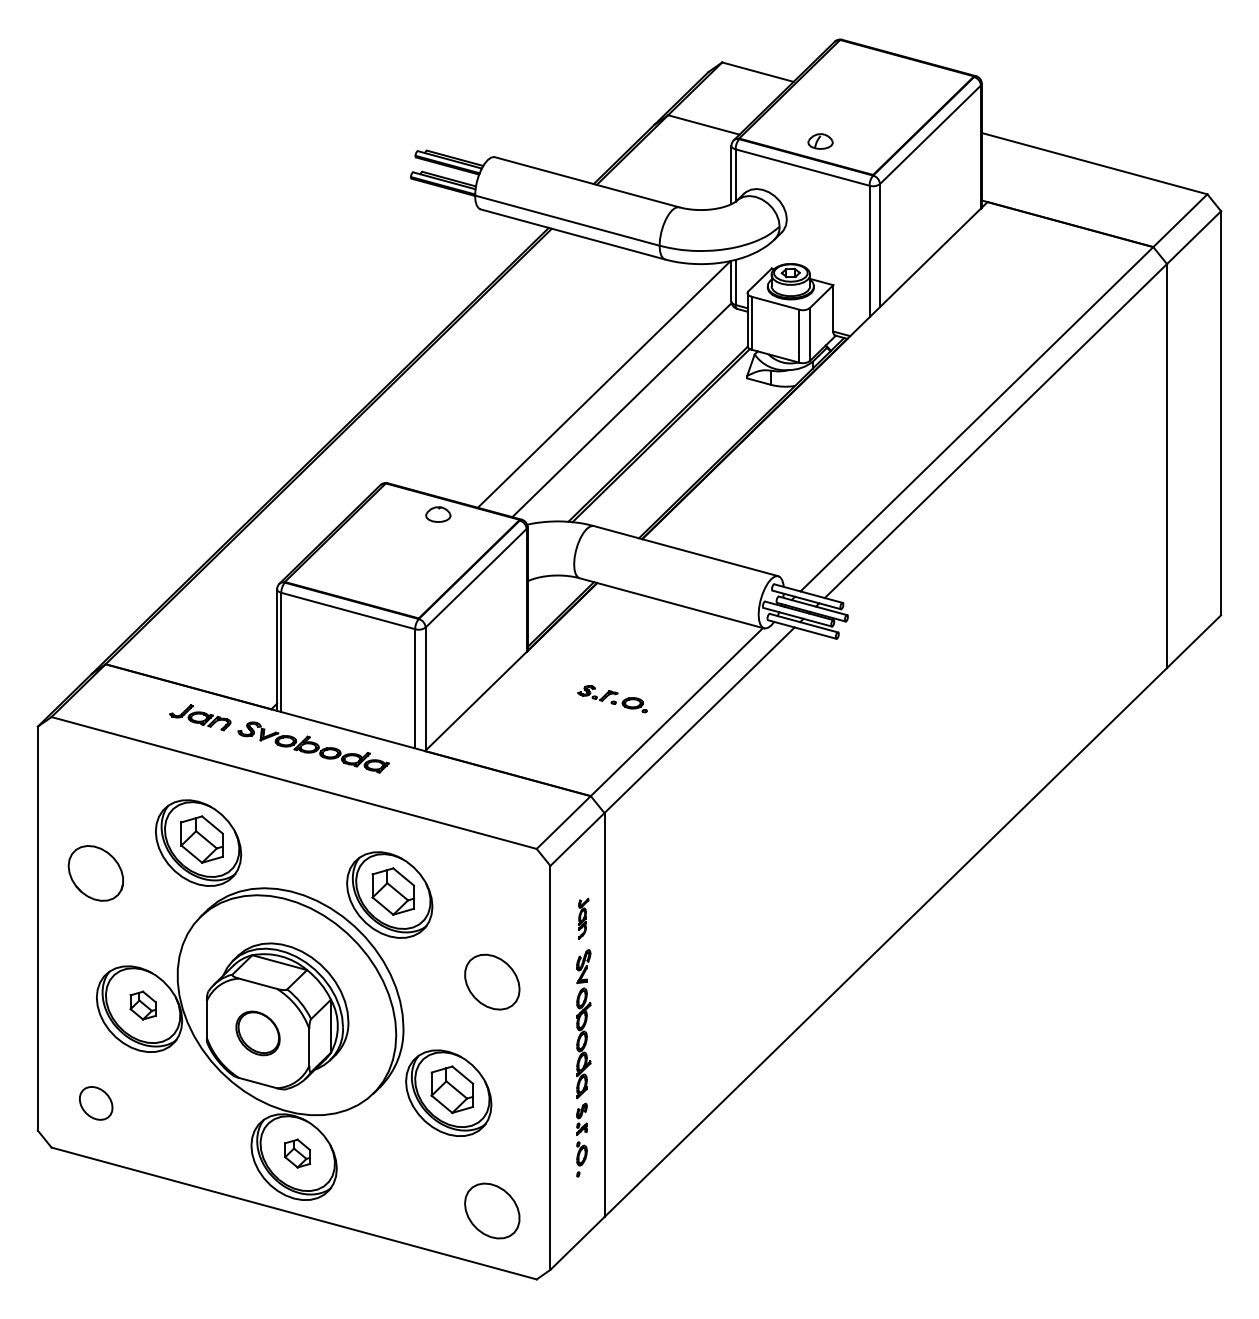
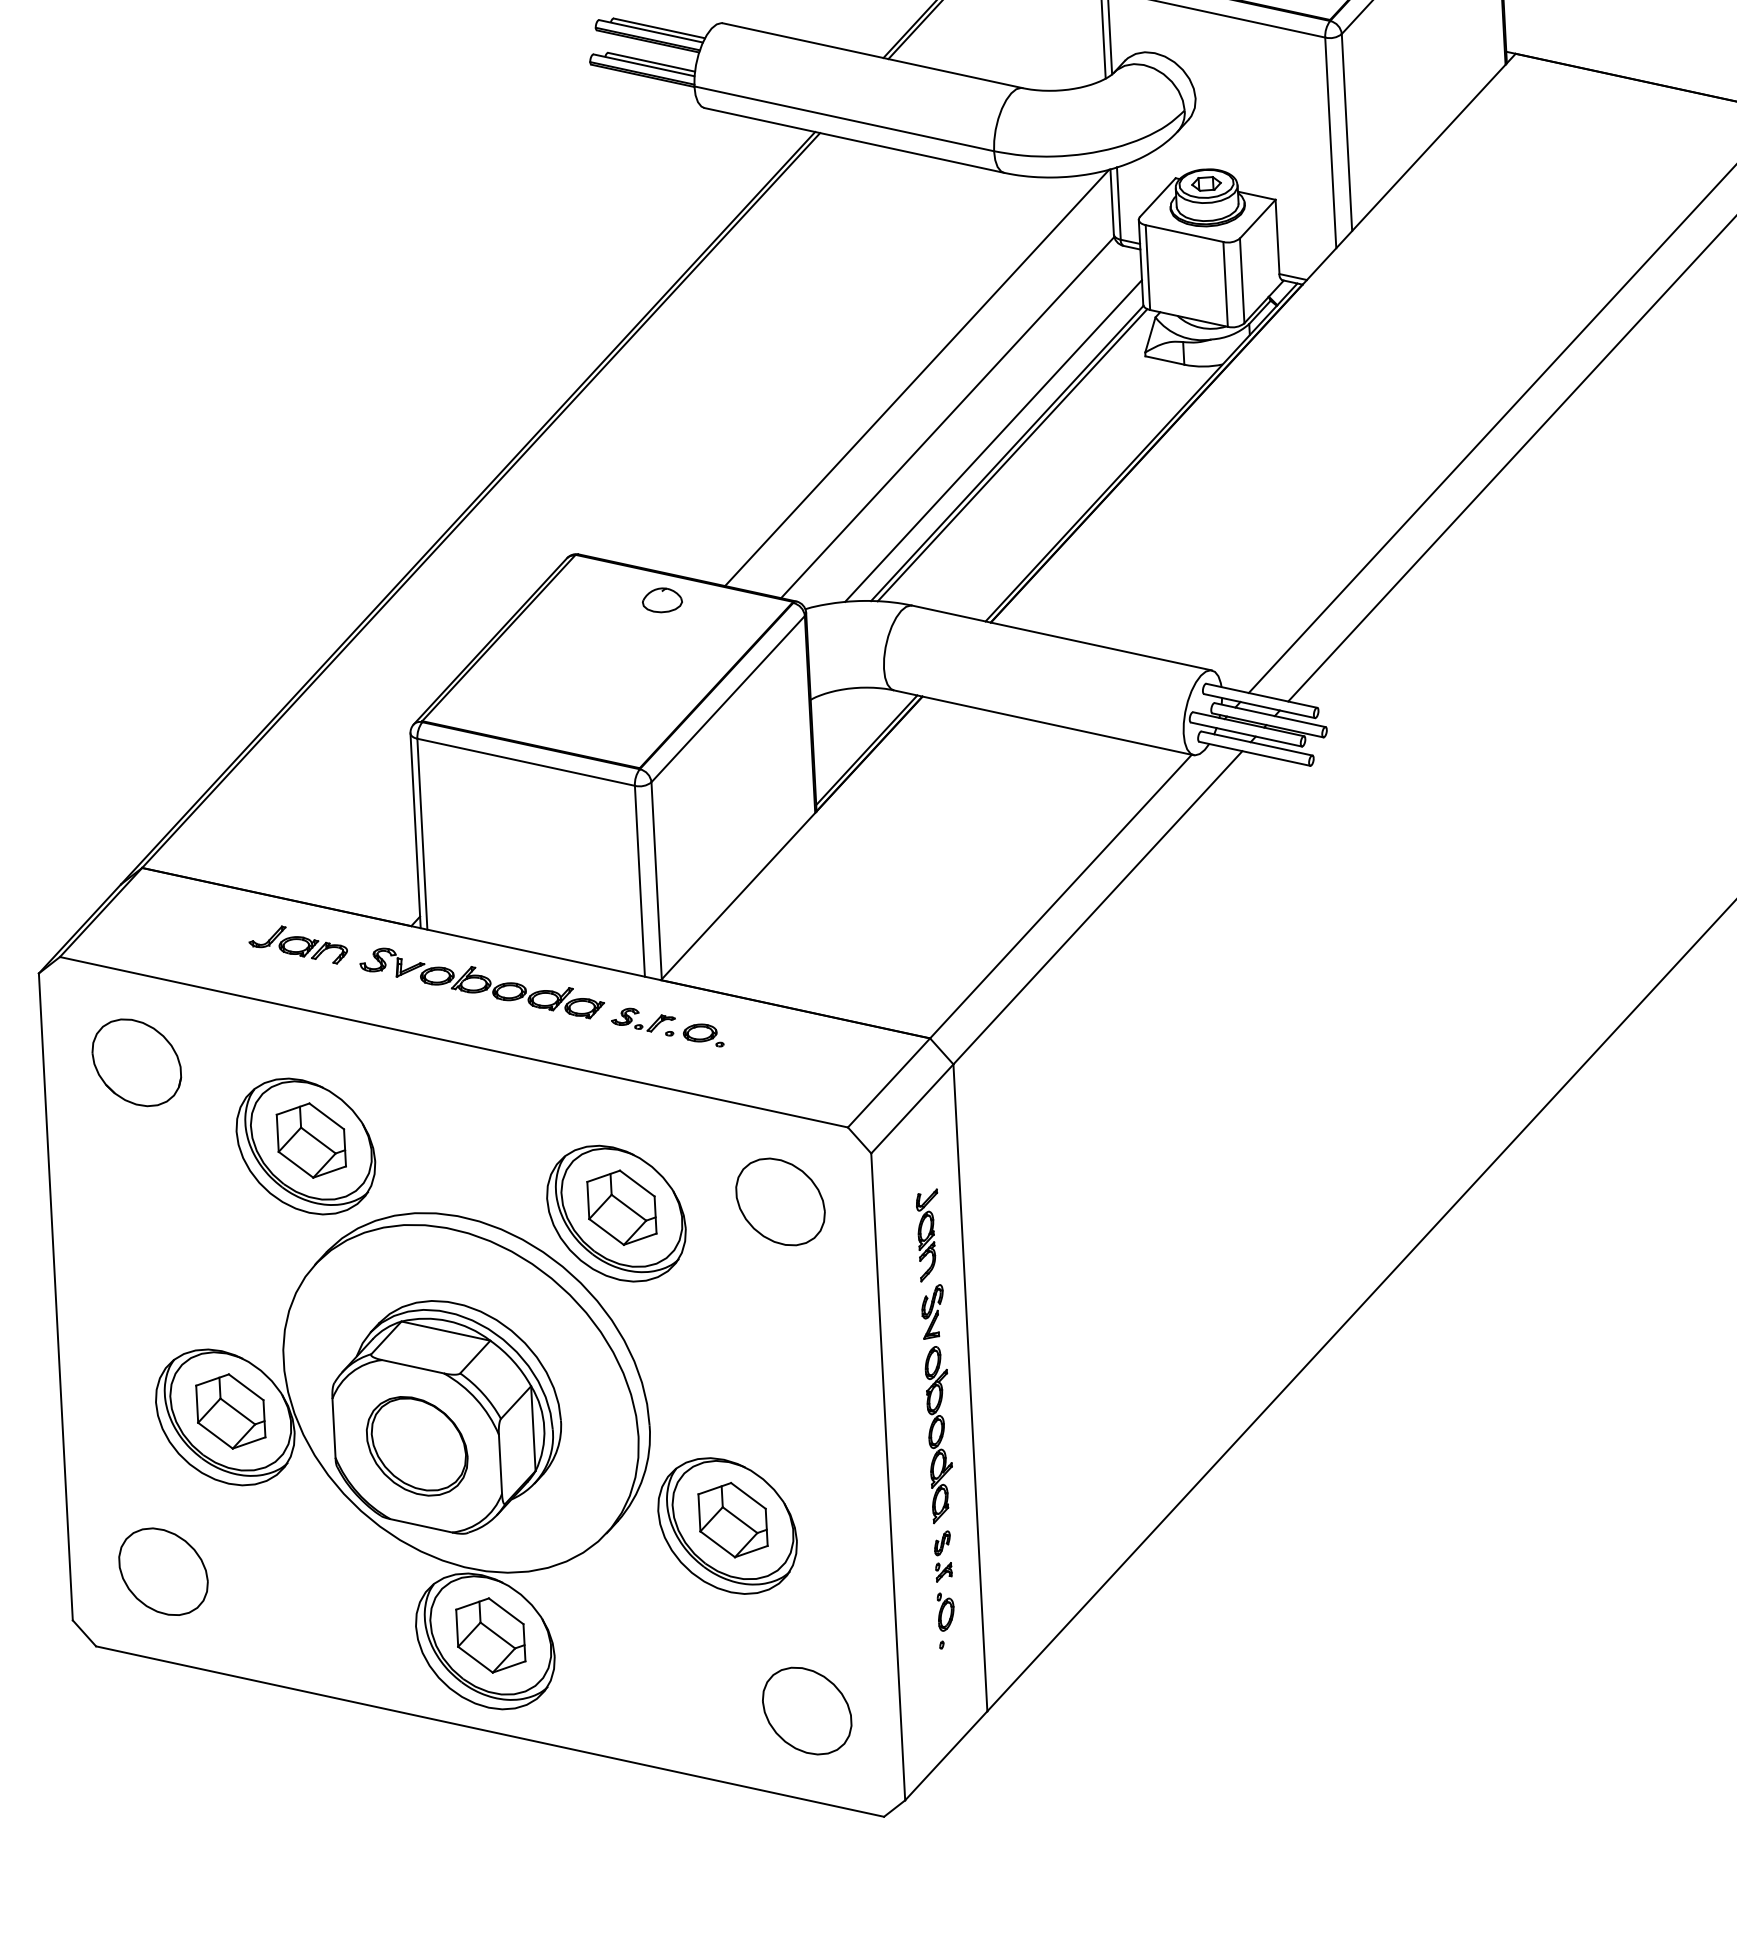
line: (649, 425) -> (992, 439), added
part: (612, 699) -> (667, 1028), moved
part: (95, 873) -> (136, 1062), moved
part: (583, 918) -> (928, 1234), size x1.43
part: (492, 981) -> (780, 1200), moved
part: (142, 1005) -> (229, 1411), size x1.67
part: (257, 1033) -> (416, 1446), size x1.43
part: (96, 1103) -> (164, 1572), size x1.67
part: (297, 1153) -> (490, 1635), size x1.67

